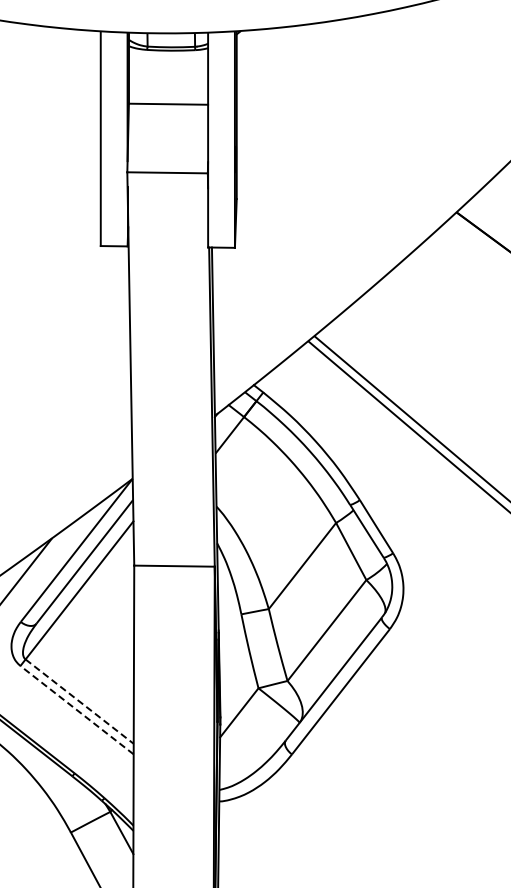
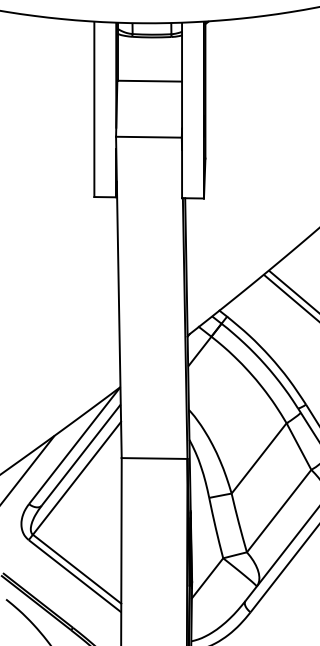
line: (79, 701) -> (76, 569), dashed -> solid
line: (76, 709) -> (74, 575), dashed -> solid

